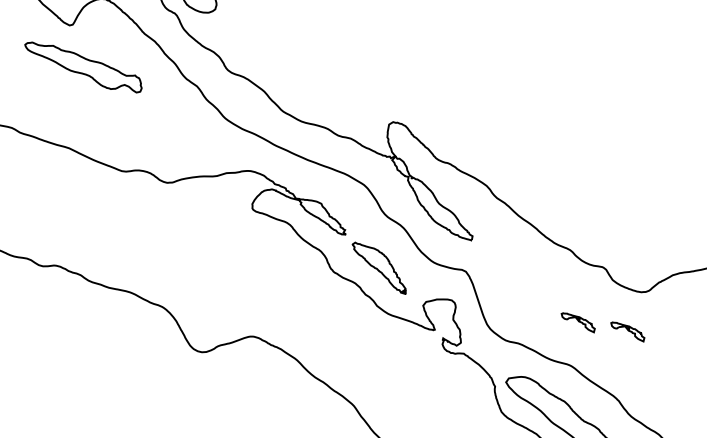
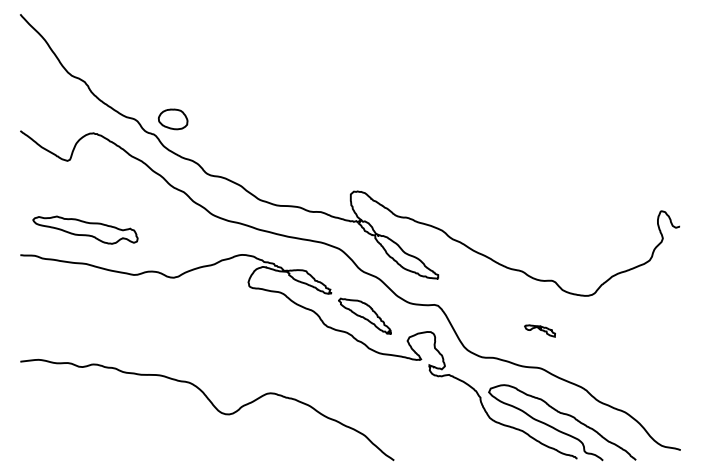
part: (83, 66) -> (85, 229), moved
part: (627, 330) -> (582, 330), removed

